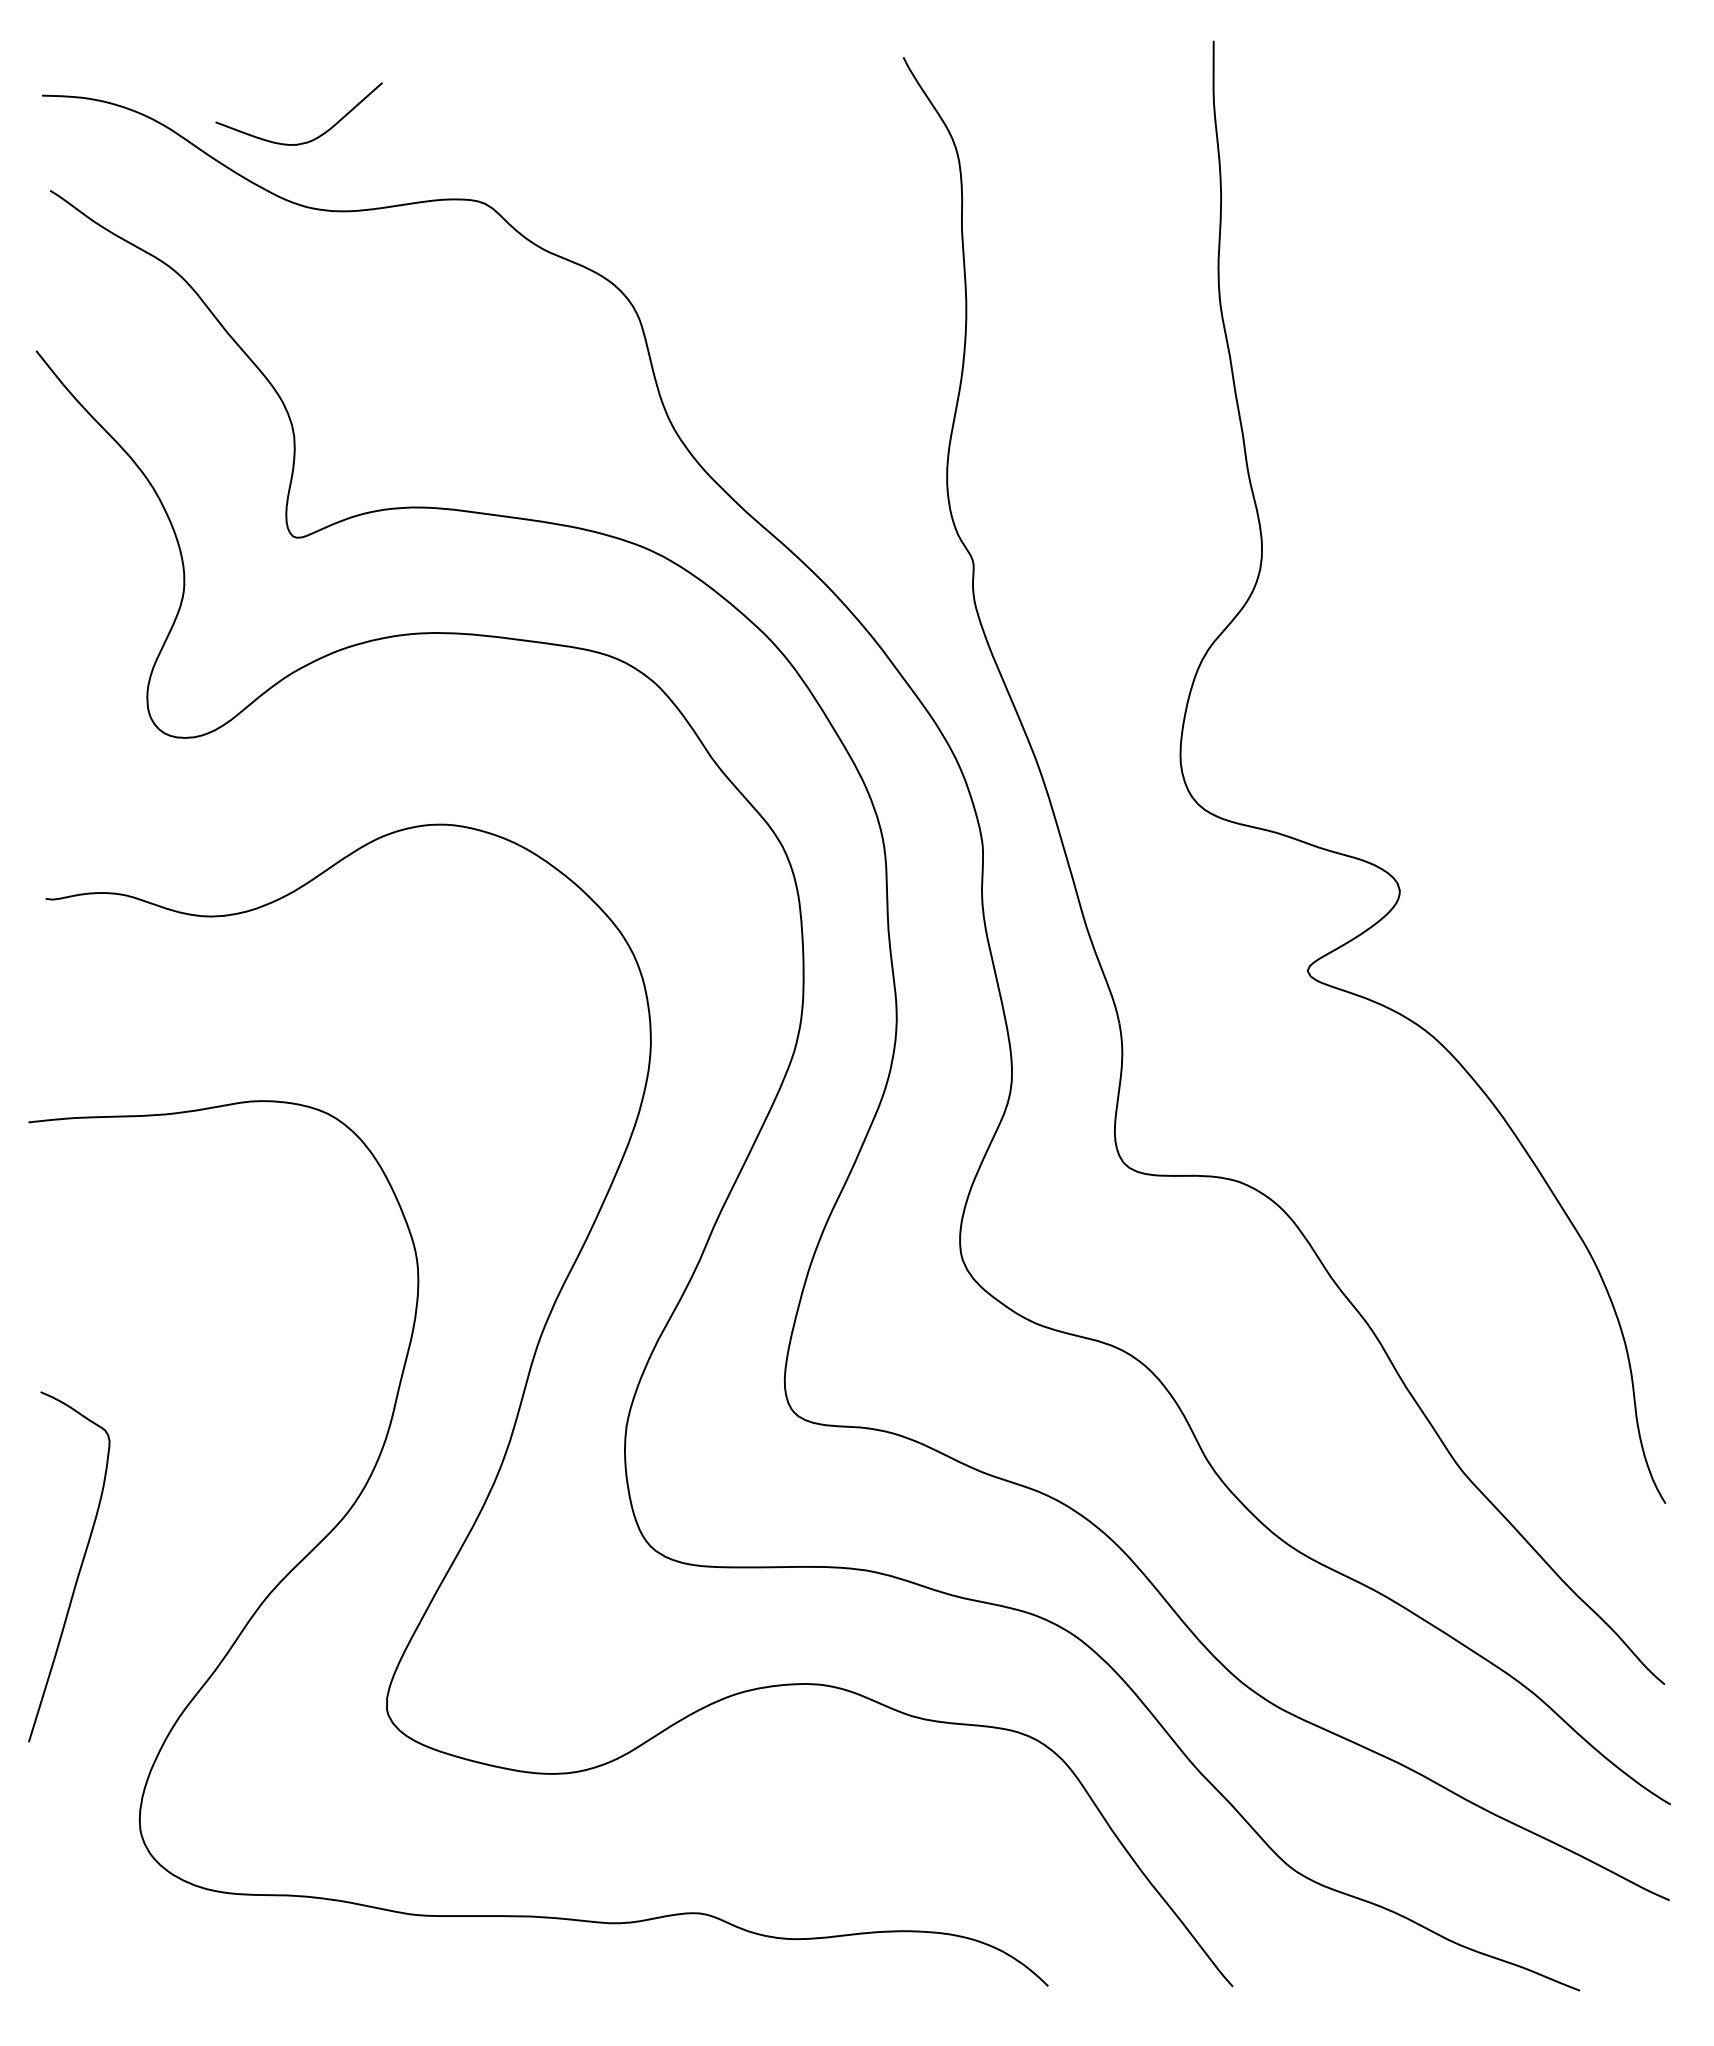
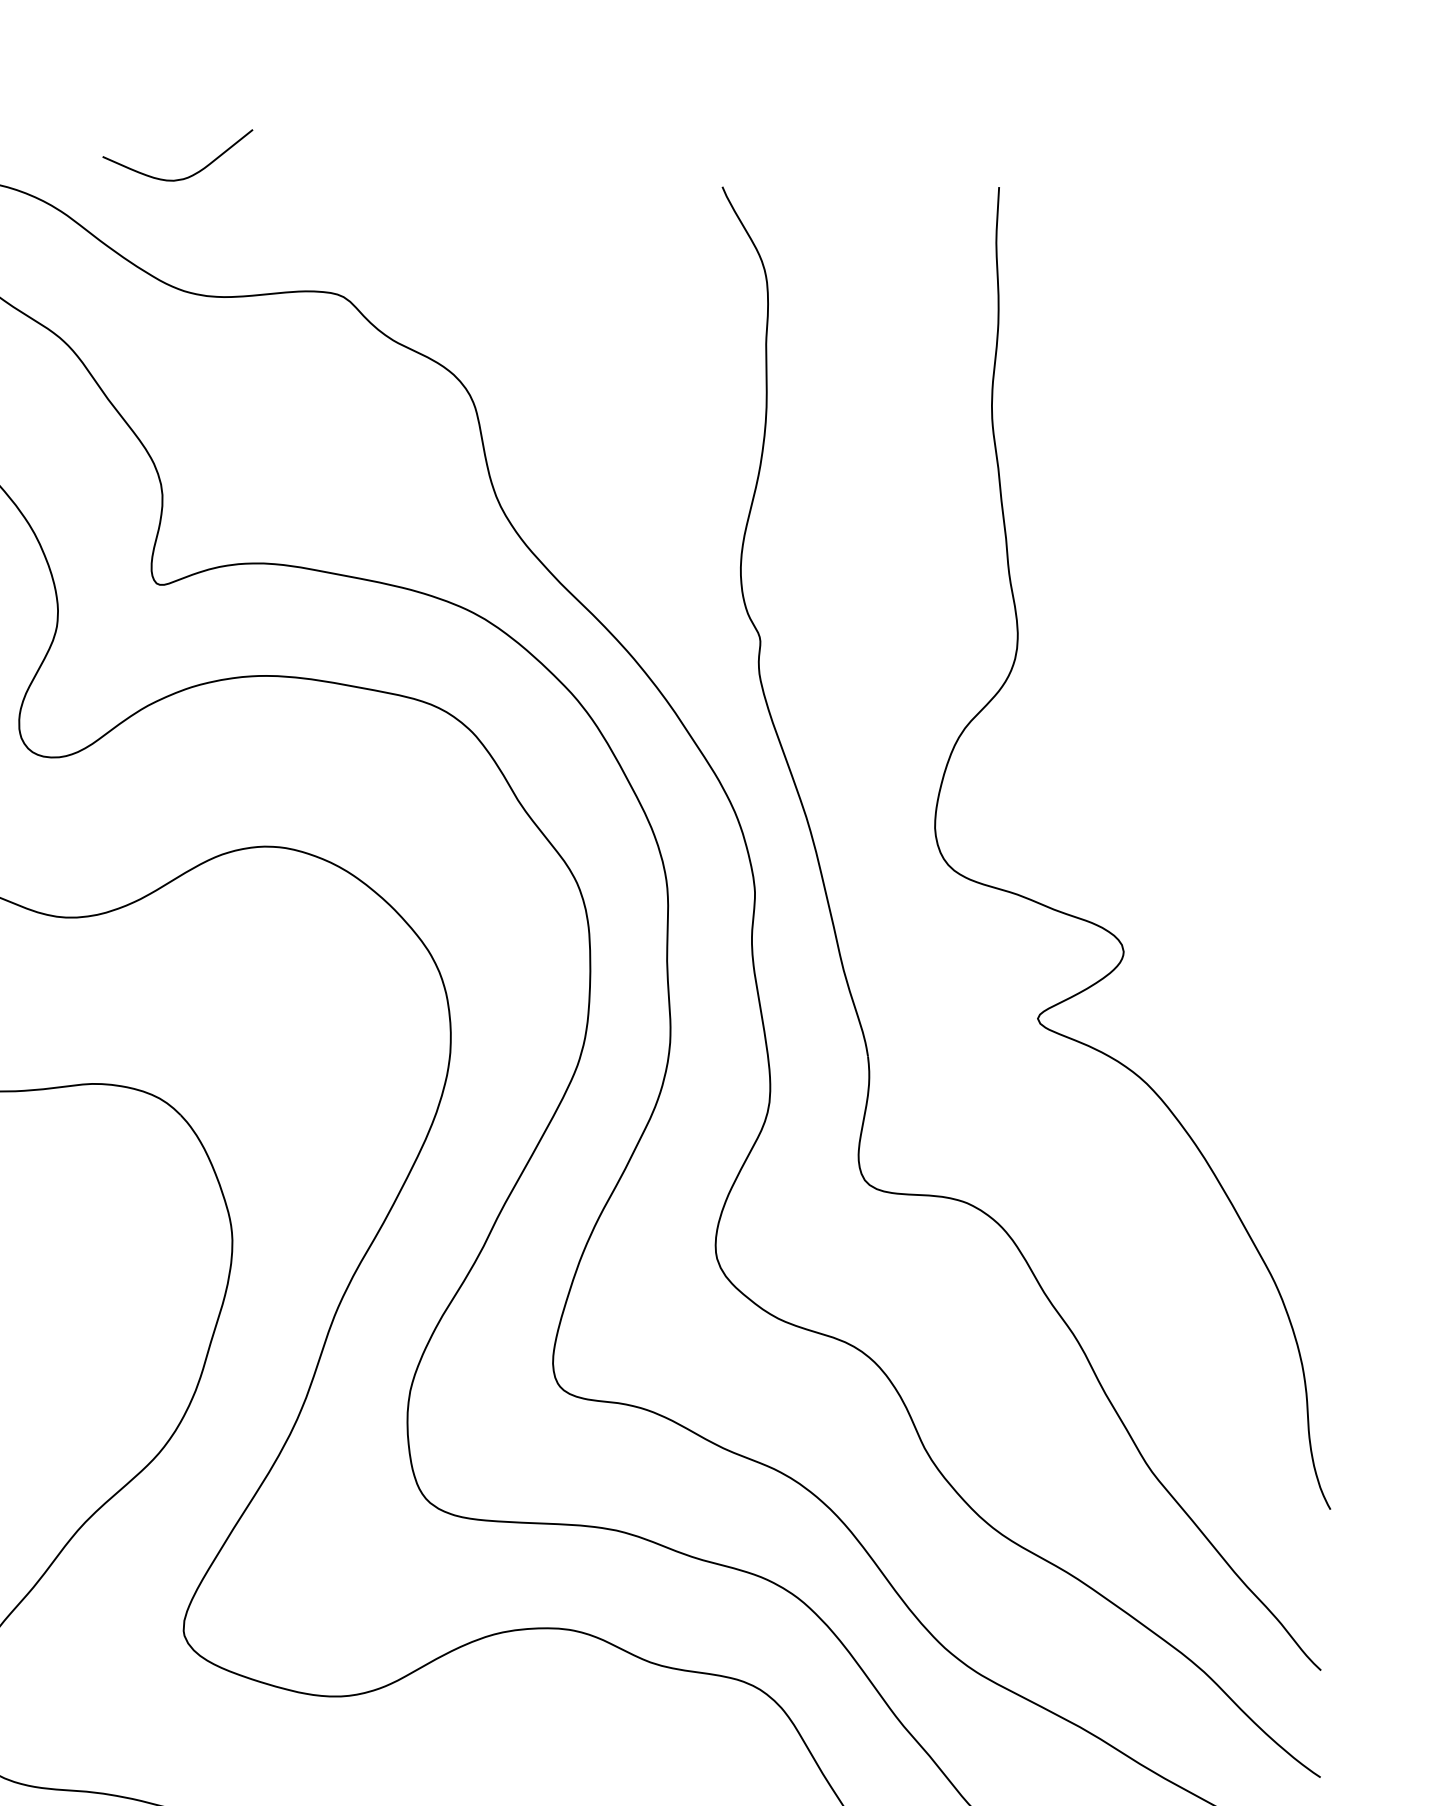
curve: (311, 139) -> (187, 176), moved

